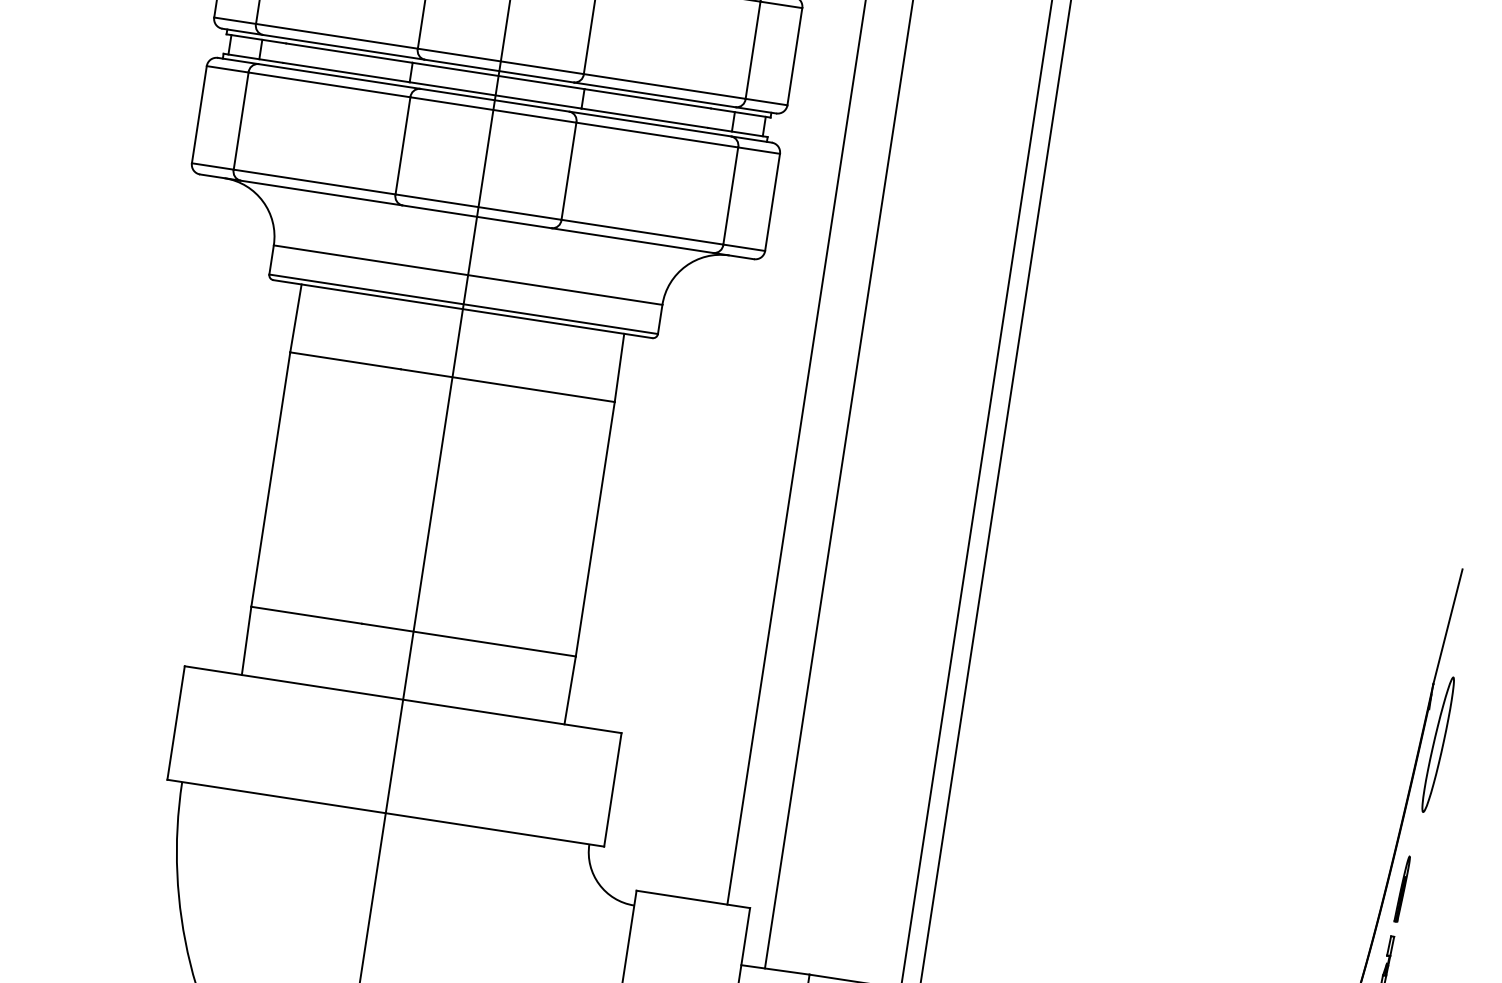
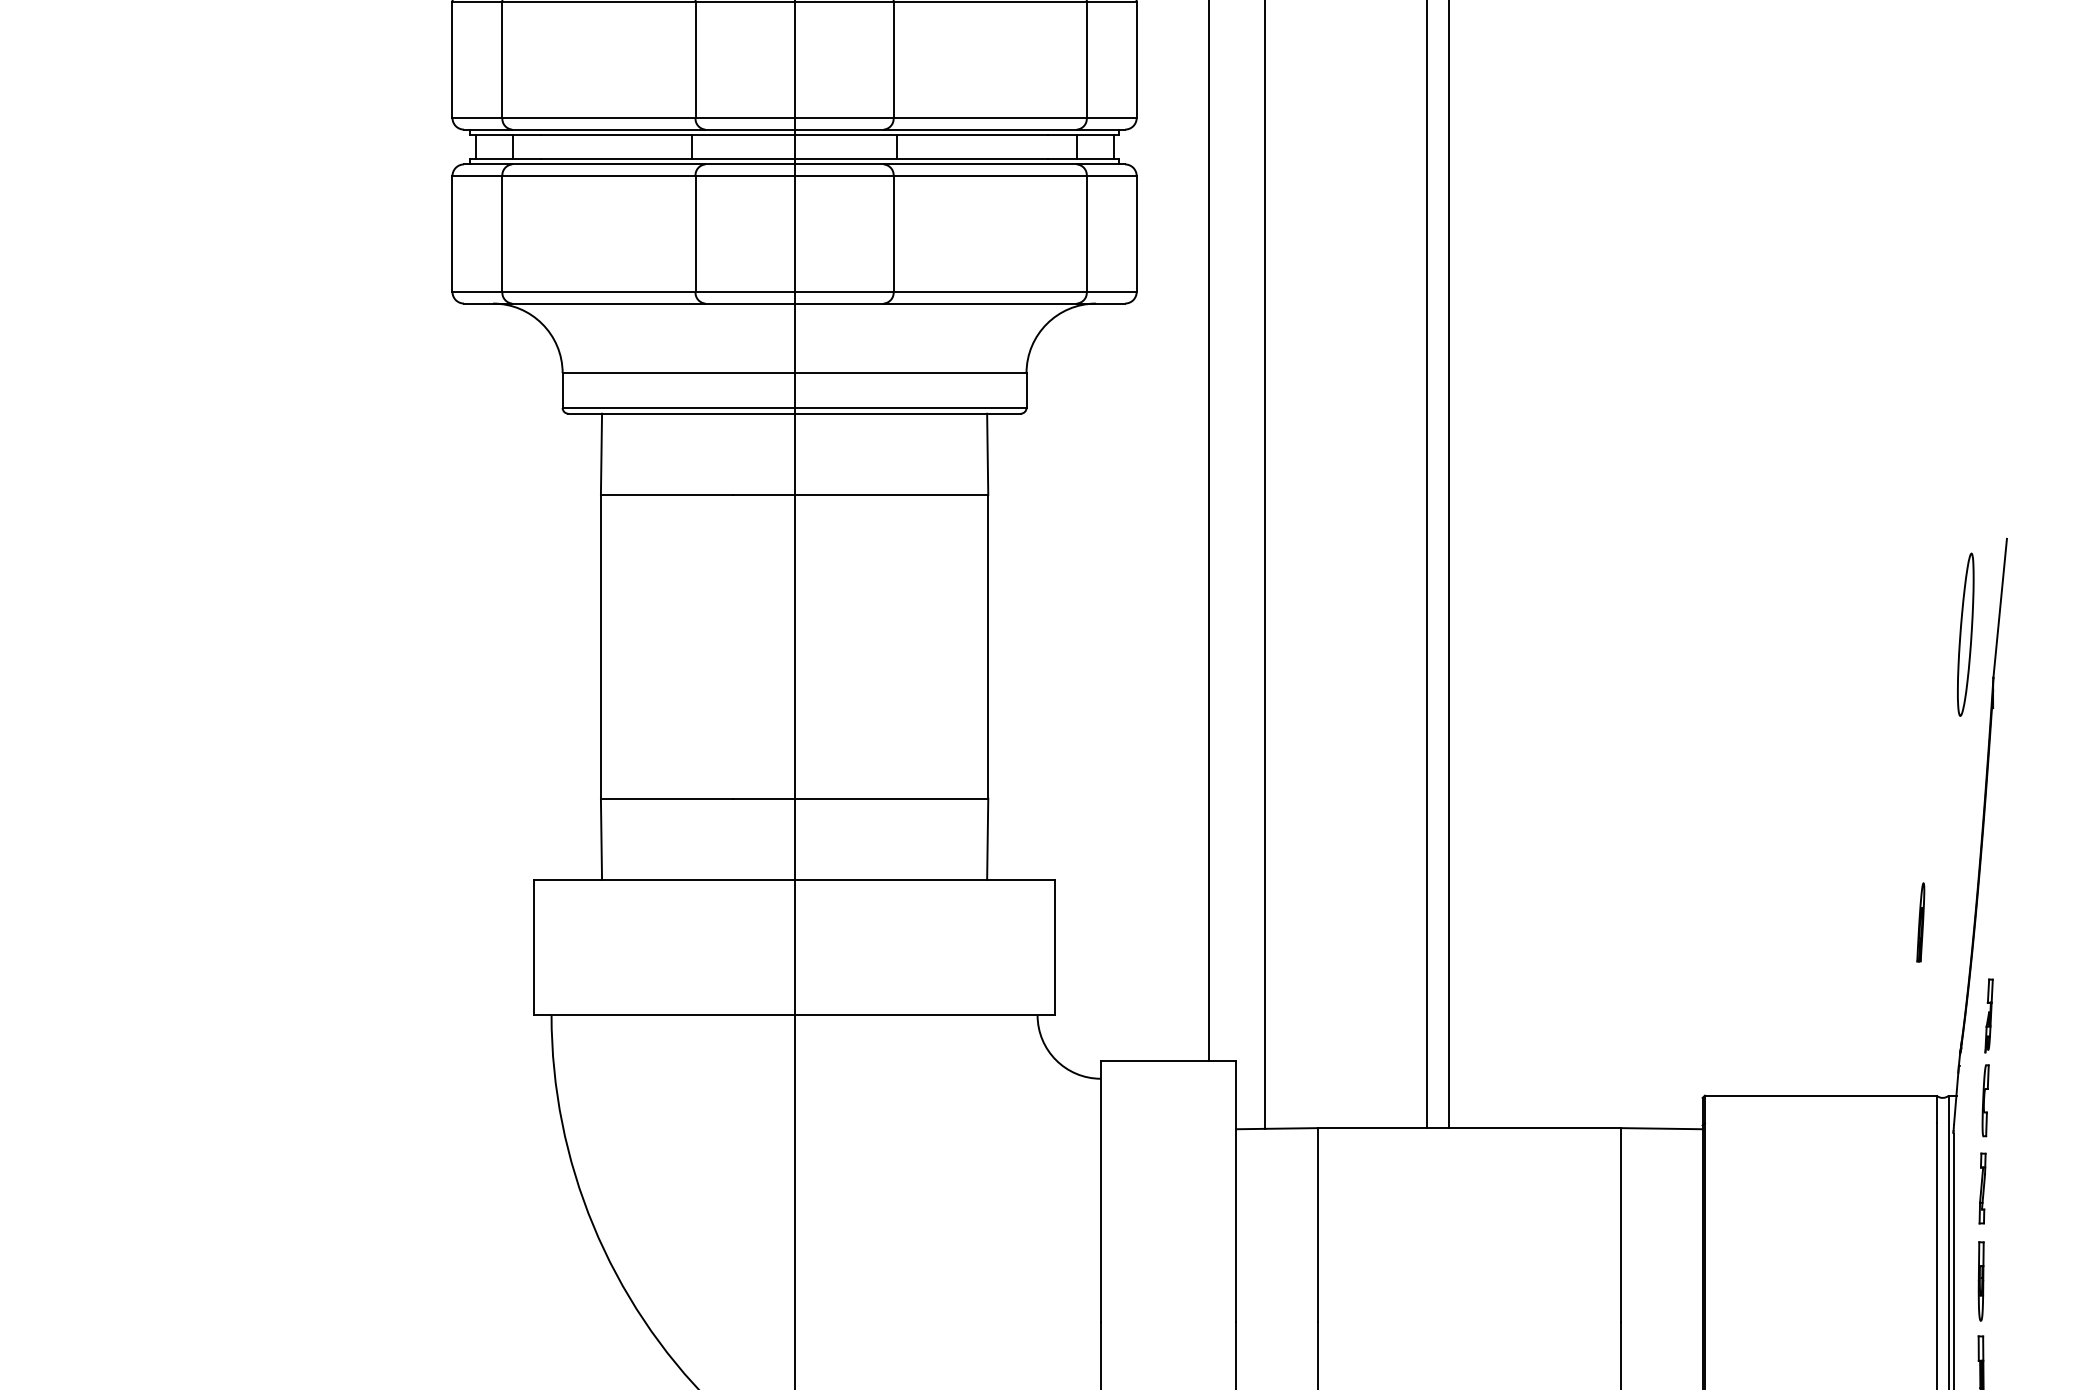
part: (1437, 744) -> (1965, 634), moved
part: (1402, 889) -> (1920, 922), moved

